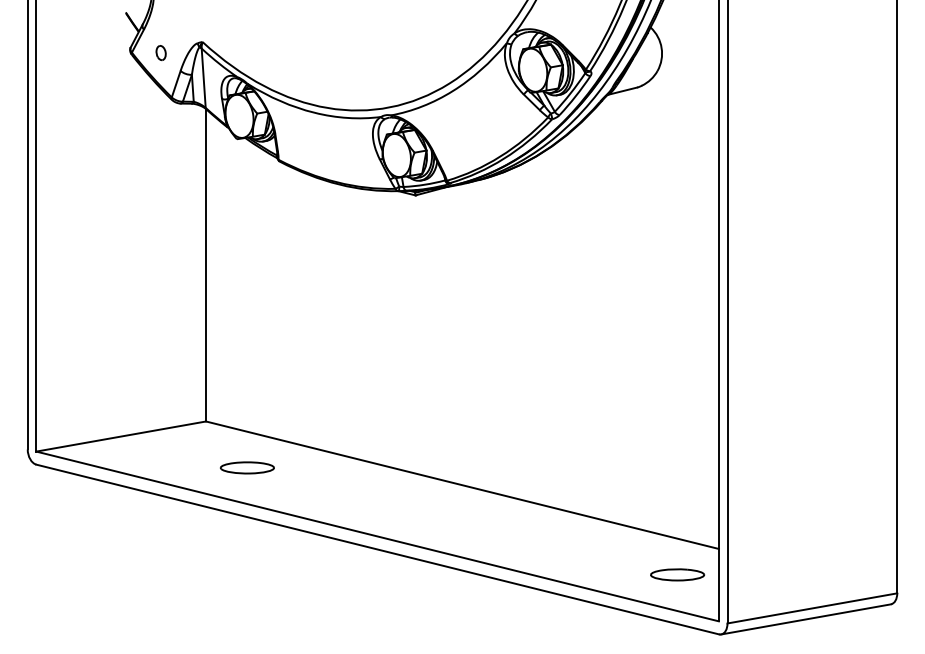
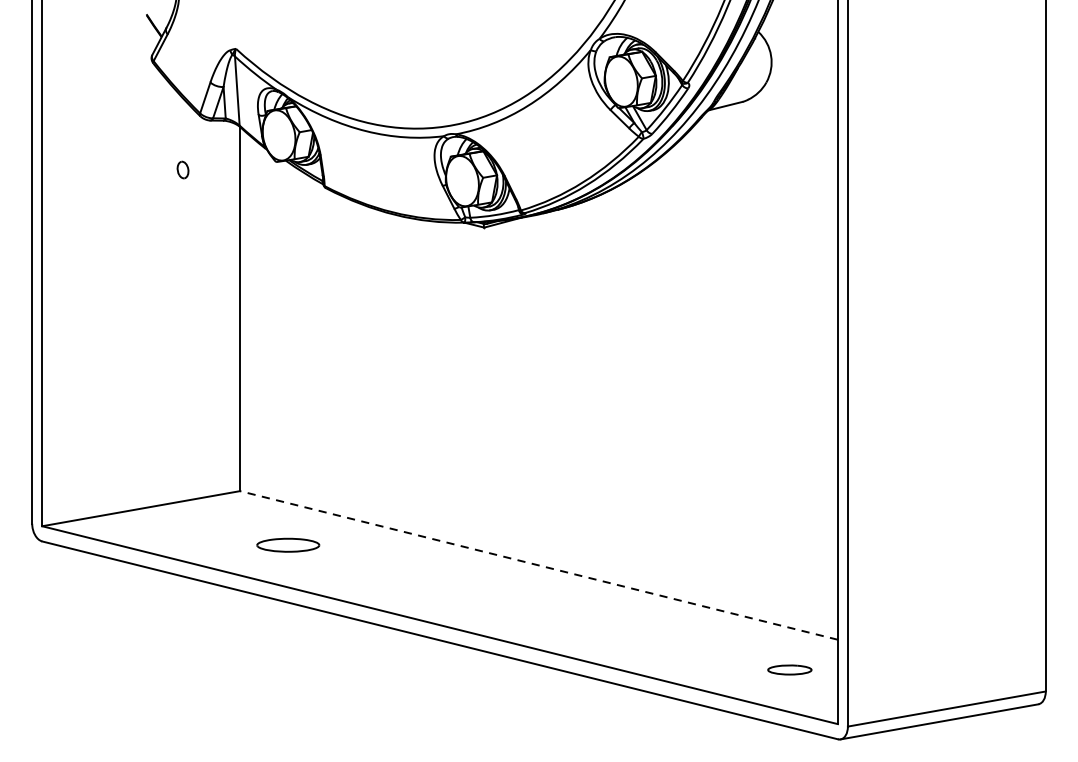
part: (160, 52) -> (182, 169), moved
line: (461, 485) -> (537, 565), solid -> dashed
part: (677, 574) -> (789, 669), size x0.7

